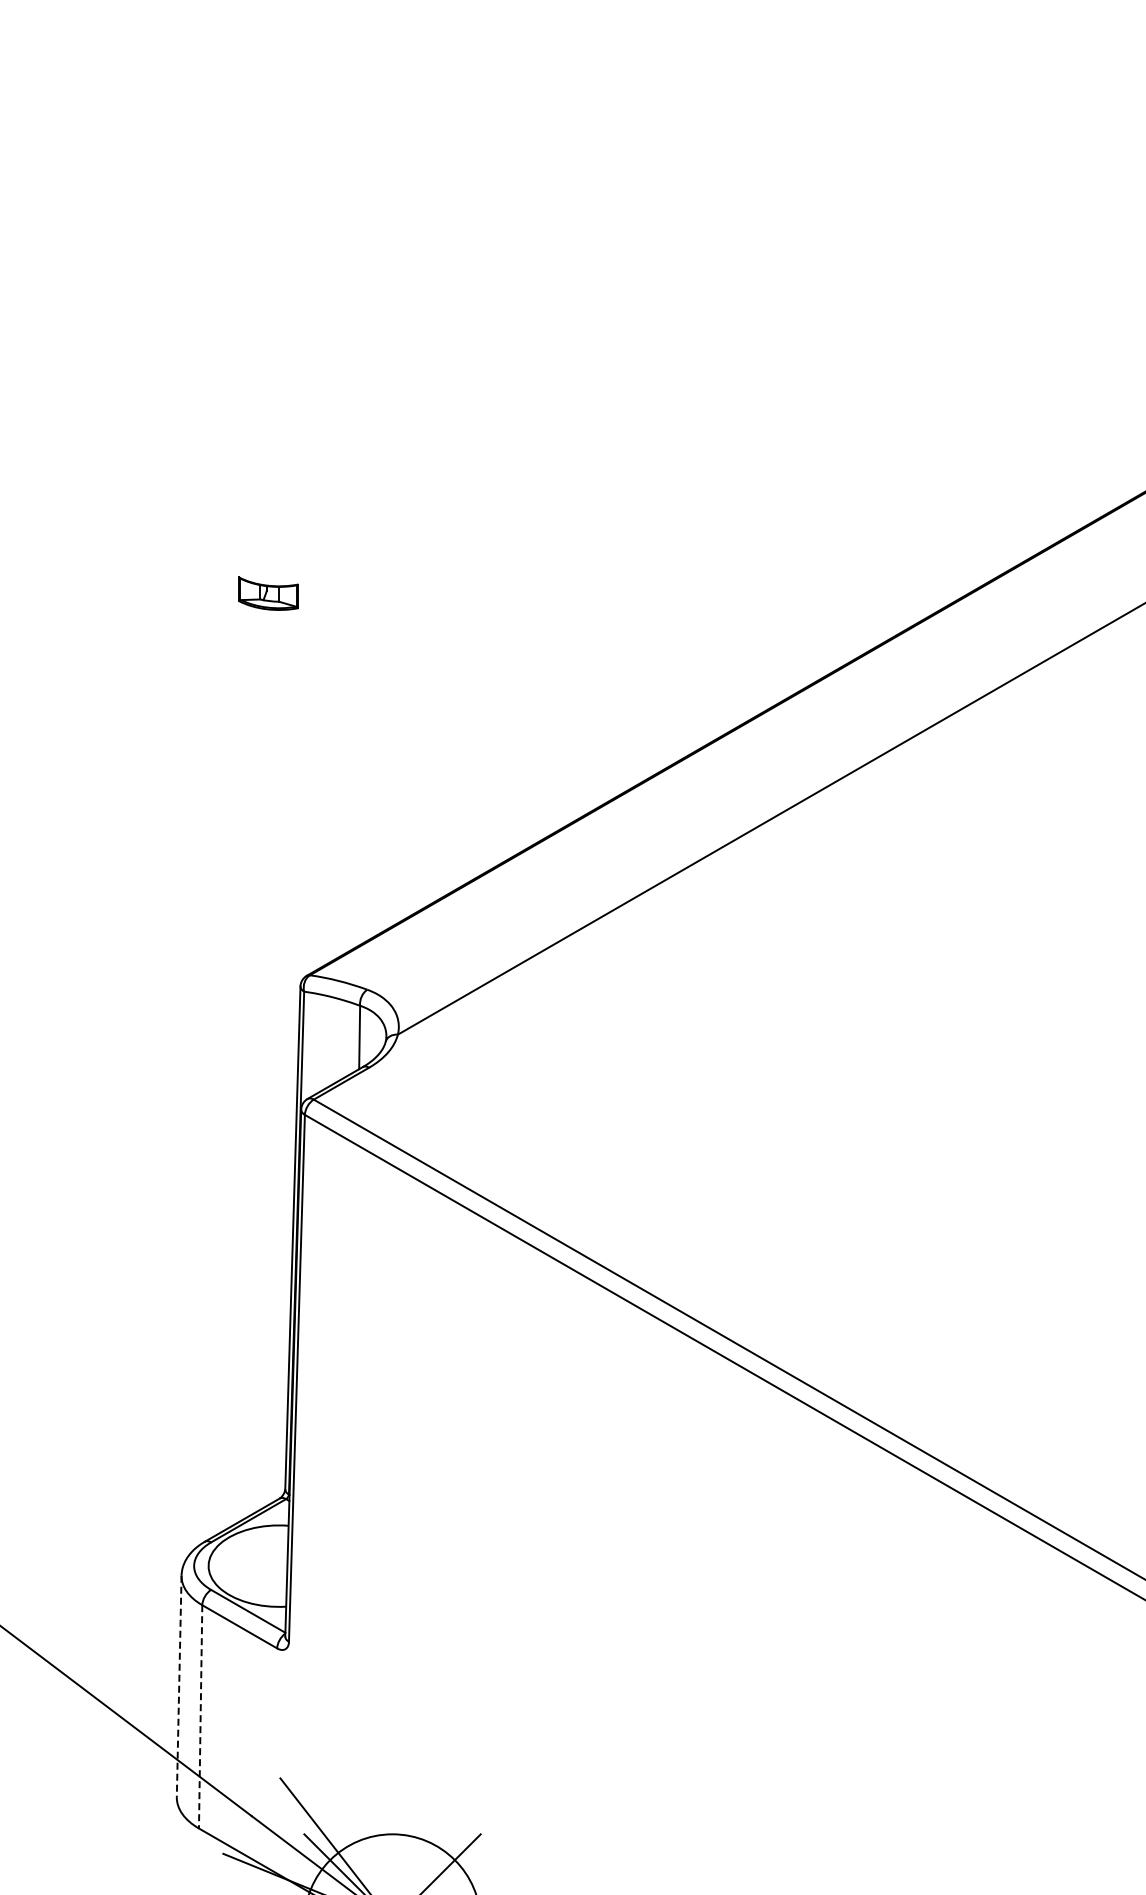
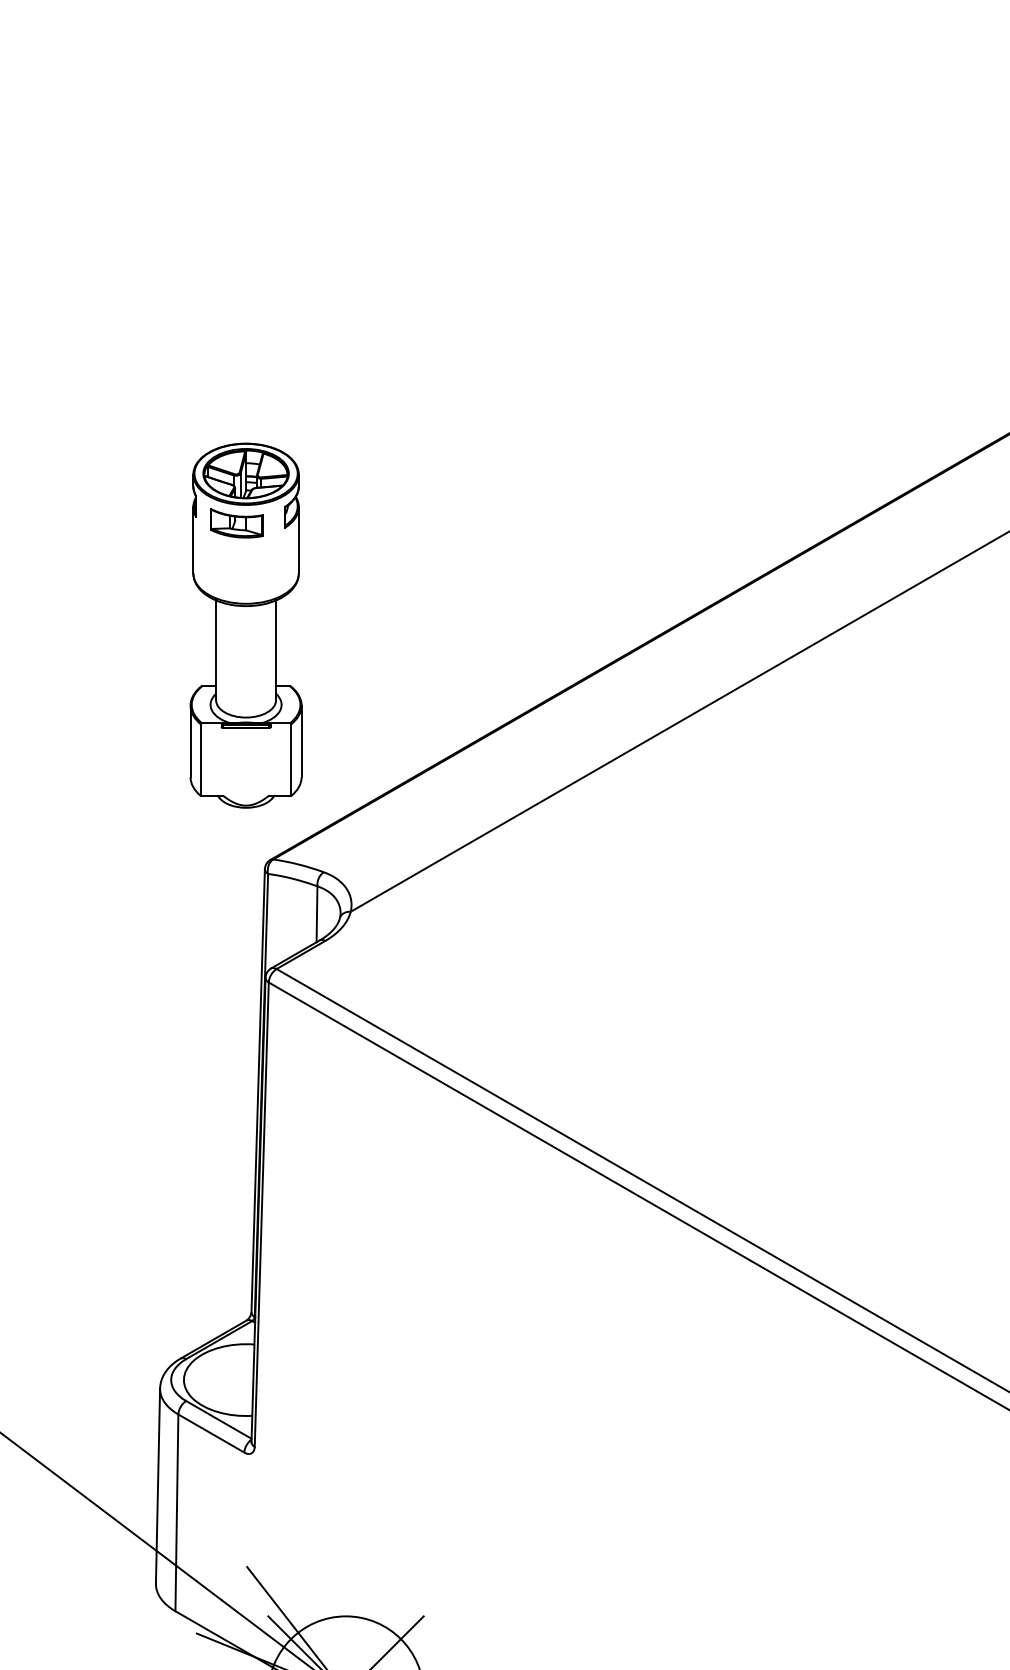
part: (278, 709) -> (245, 625), added
line: (179, 1686) -> (158, 1486), dashed -> solid
line: (200, 1716) -> (176, 1512), dashed -> solid

